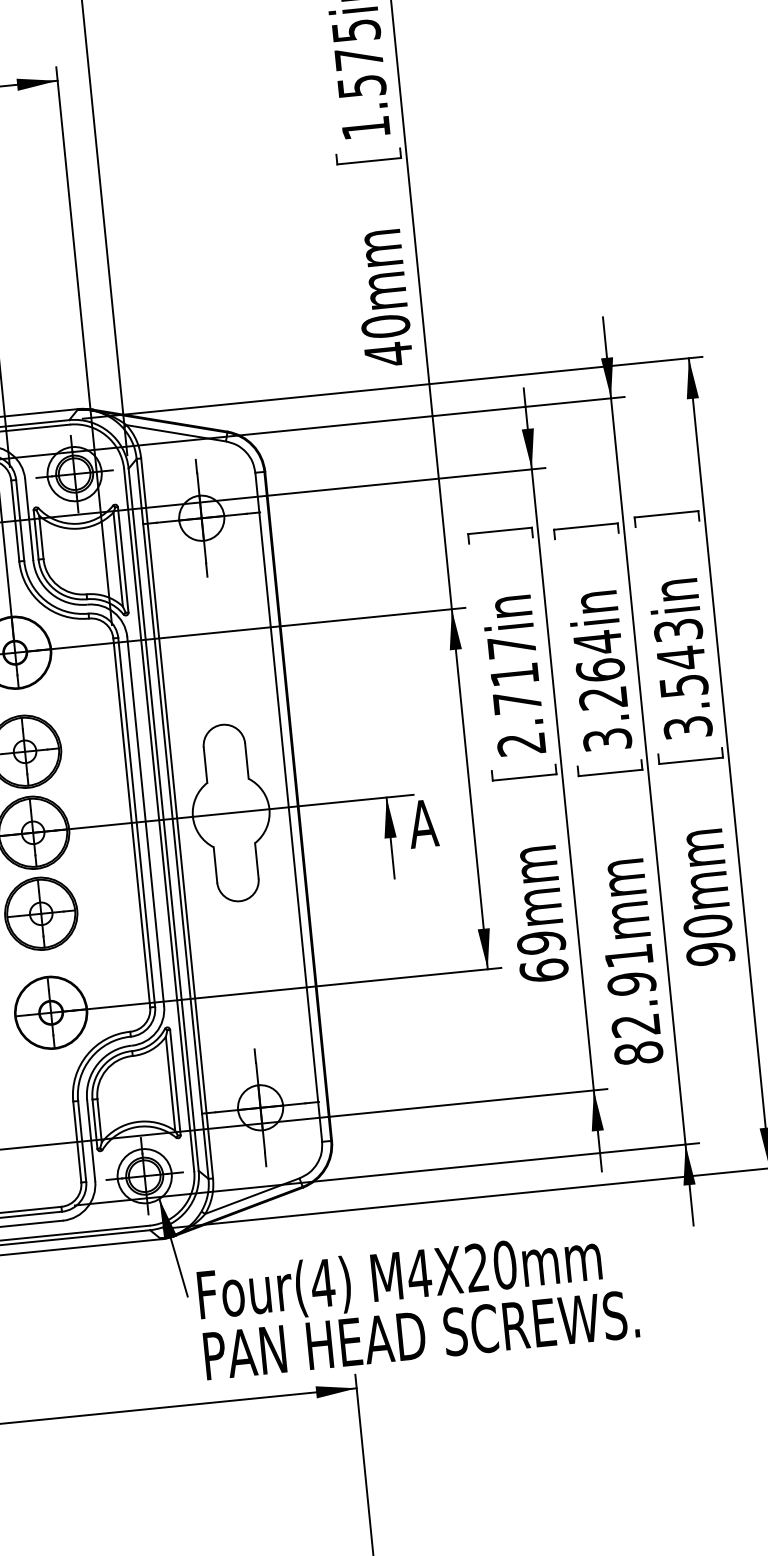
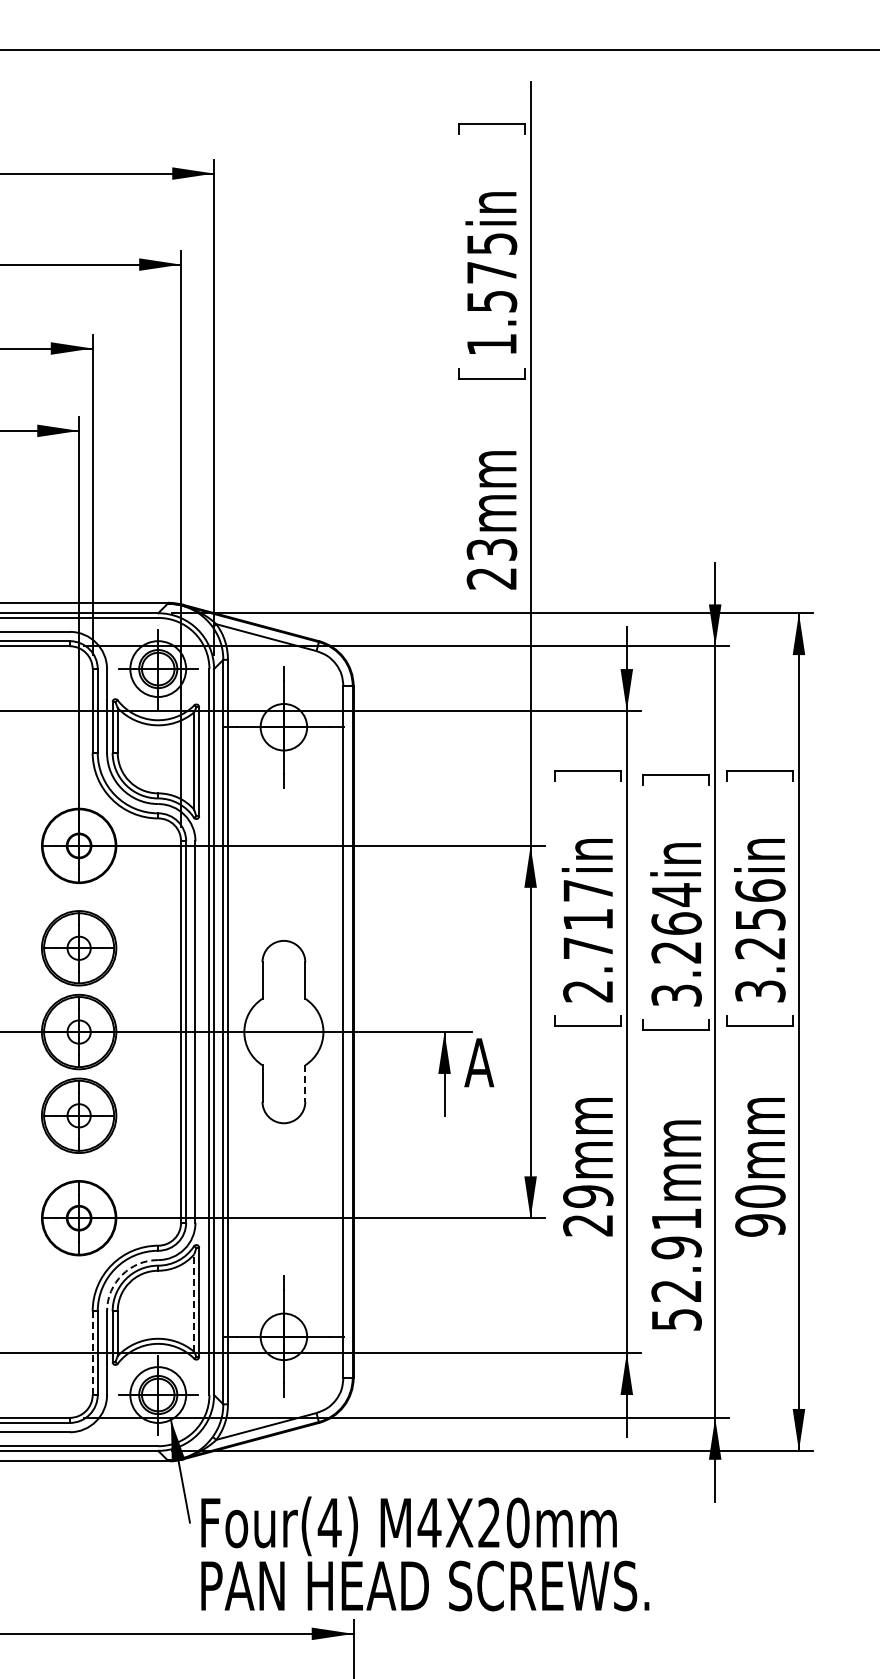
text: (386, 340) -> (491, 564), 40mm -> 23mm
text: (681, 658) -> (760, 919), 3.543in -> 3.256in
line: (257, 861) -> (305, 1084), solid -> dashed
text: (544, 969) -> (588, 1224), 69mm -> 29mm
text: (638, 1053) -> (676, 1319), 82.91mm -> 52.91mm
arc: (98, 1064) -> (122, 1275), solid -> dashed
line: (170, 1084) -> (194, 1303), solid -> dashed
line: (77, 1142) -> (92, 1353), solid -> dashed

